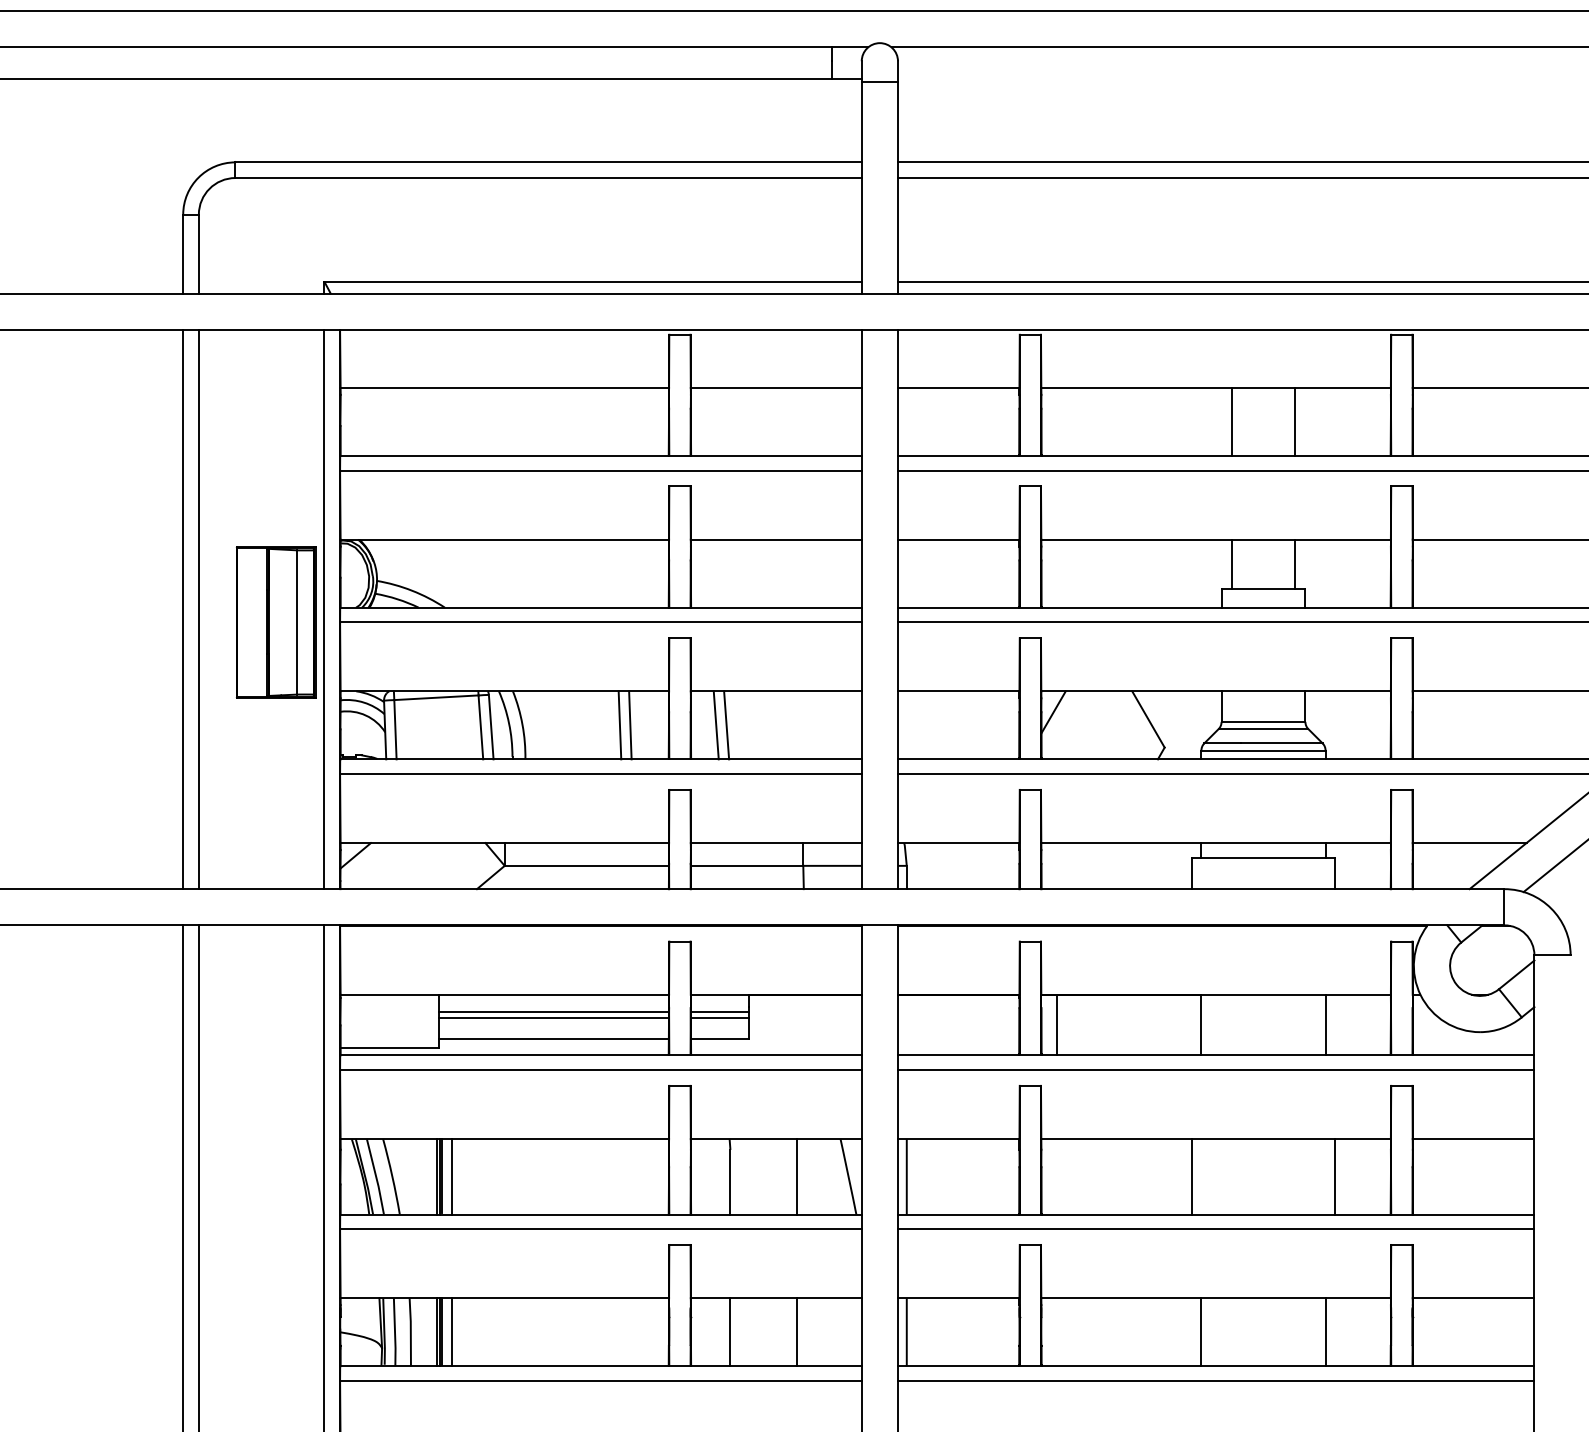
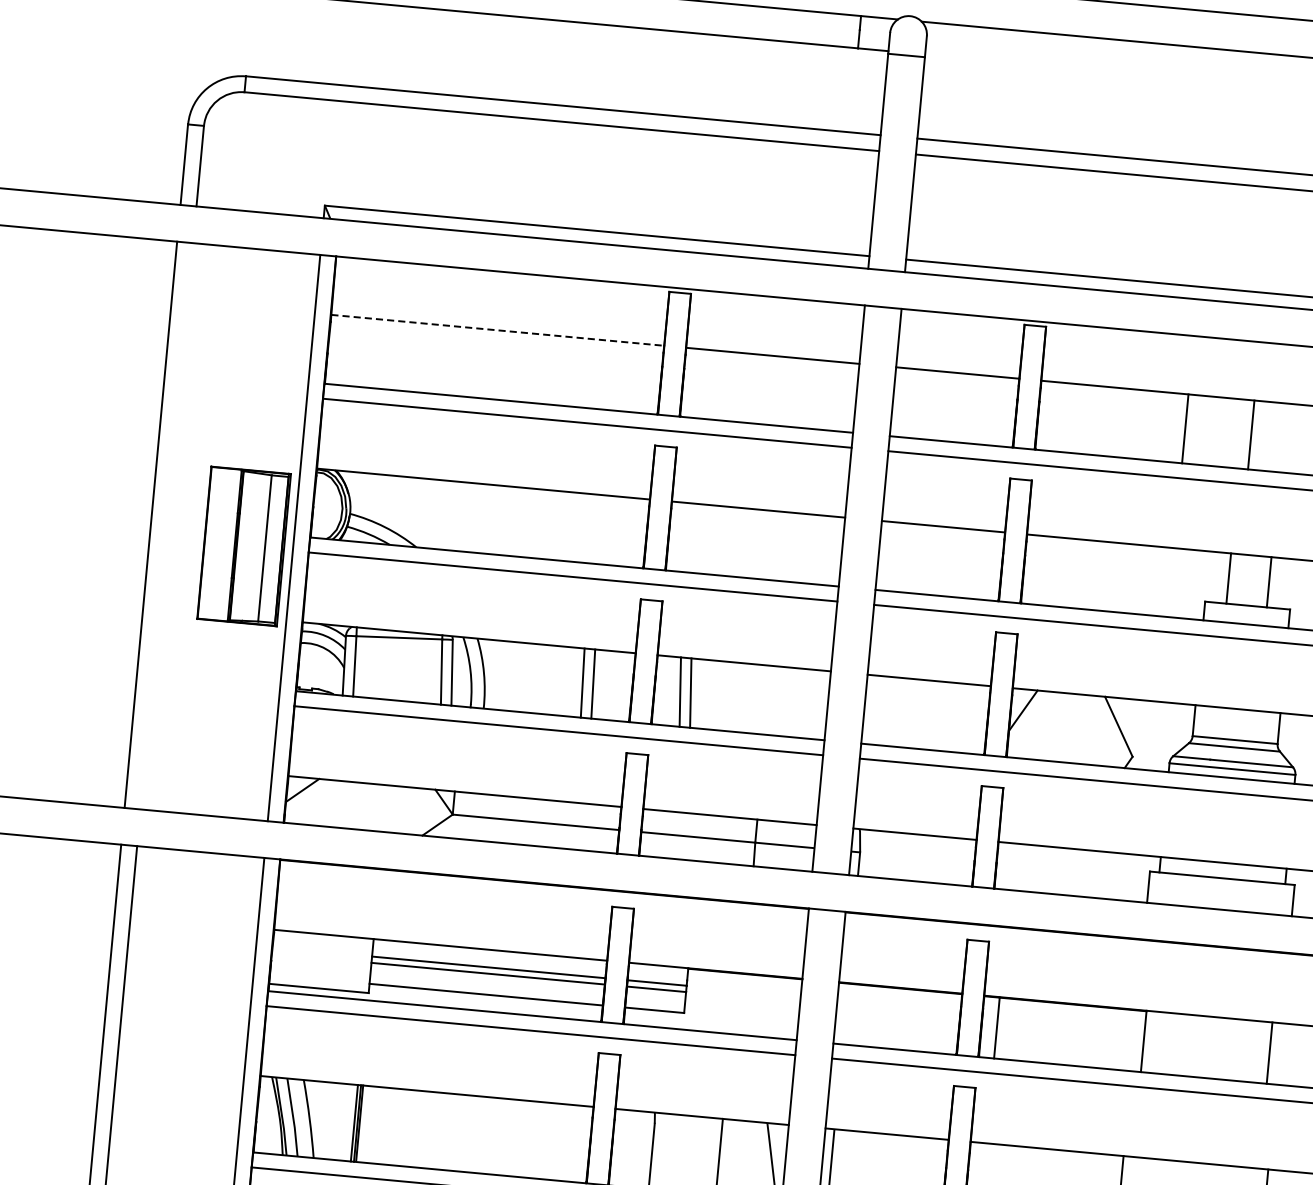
line: (505, 387) -> (498, 329), solid -> dashed
line: (1232, 421) -> (1185, 428), moved
line: (1294, 421) -> (1251, 434), moved
line: (1232, 564) -> (1269, 582), moved
line: (1294, 564) -> (1228, 578), moved
line: (198, 609) -> (166, 526), removed
line: (452, 1176) -> (370, 1124), removed

